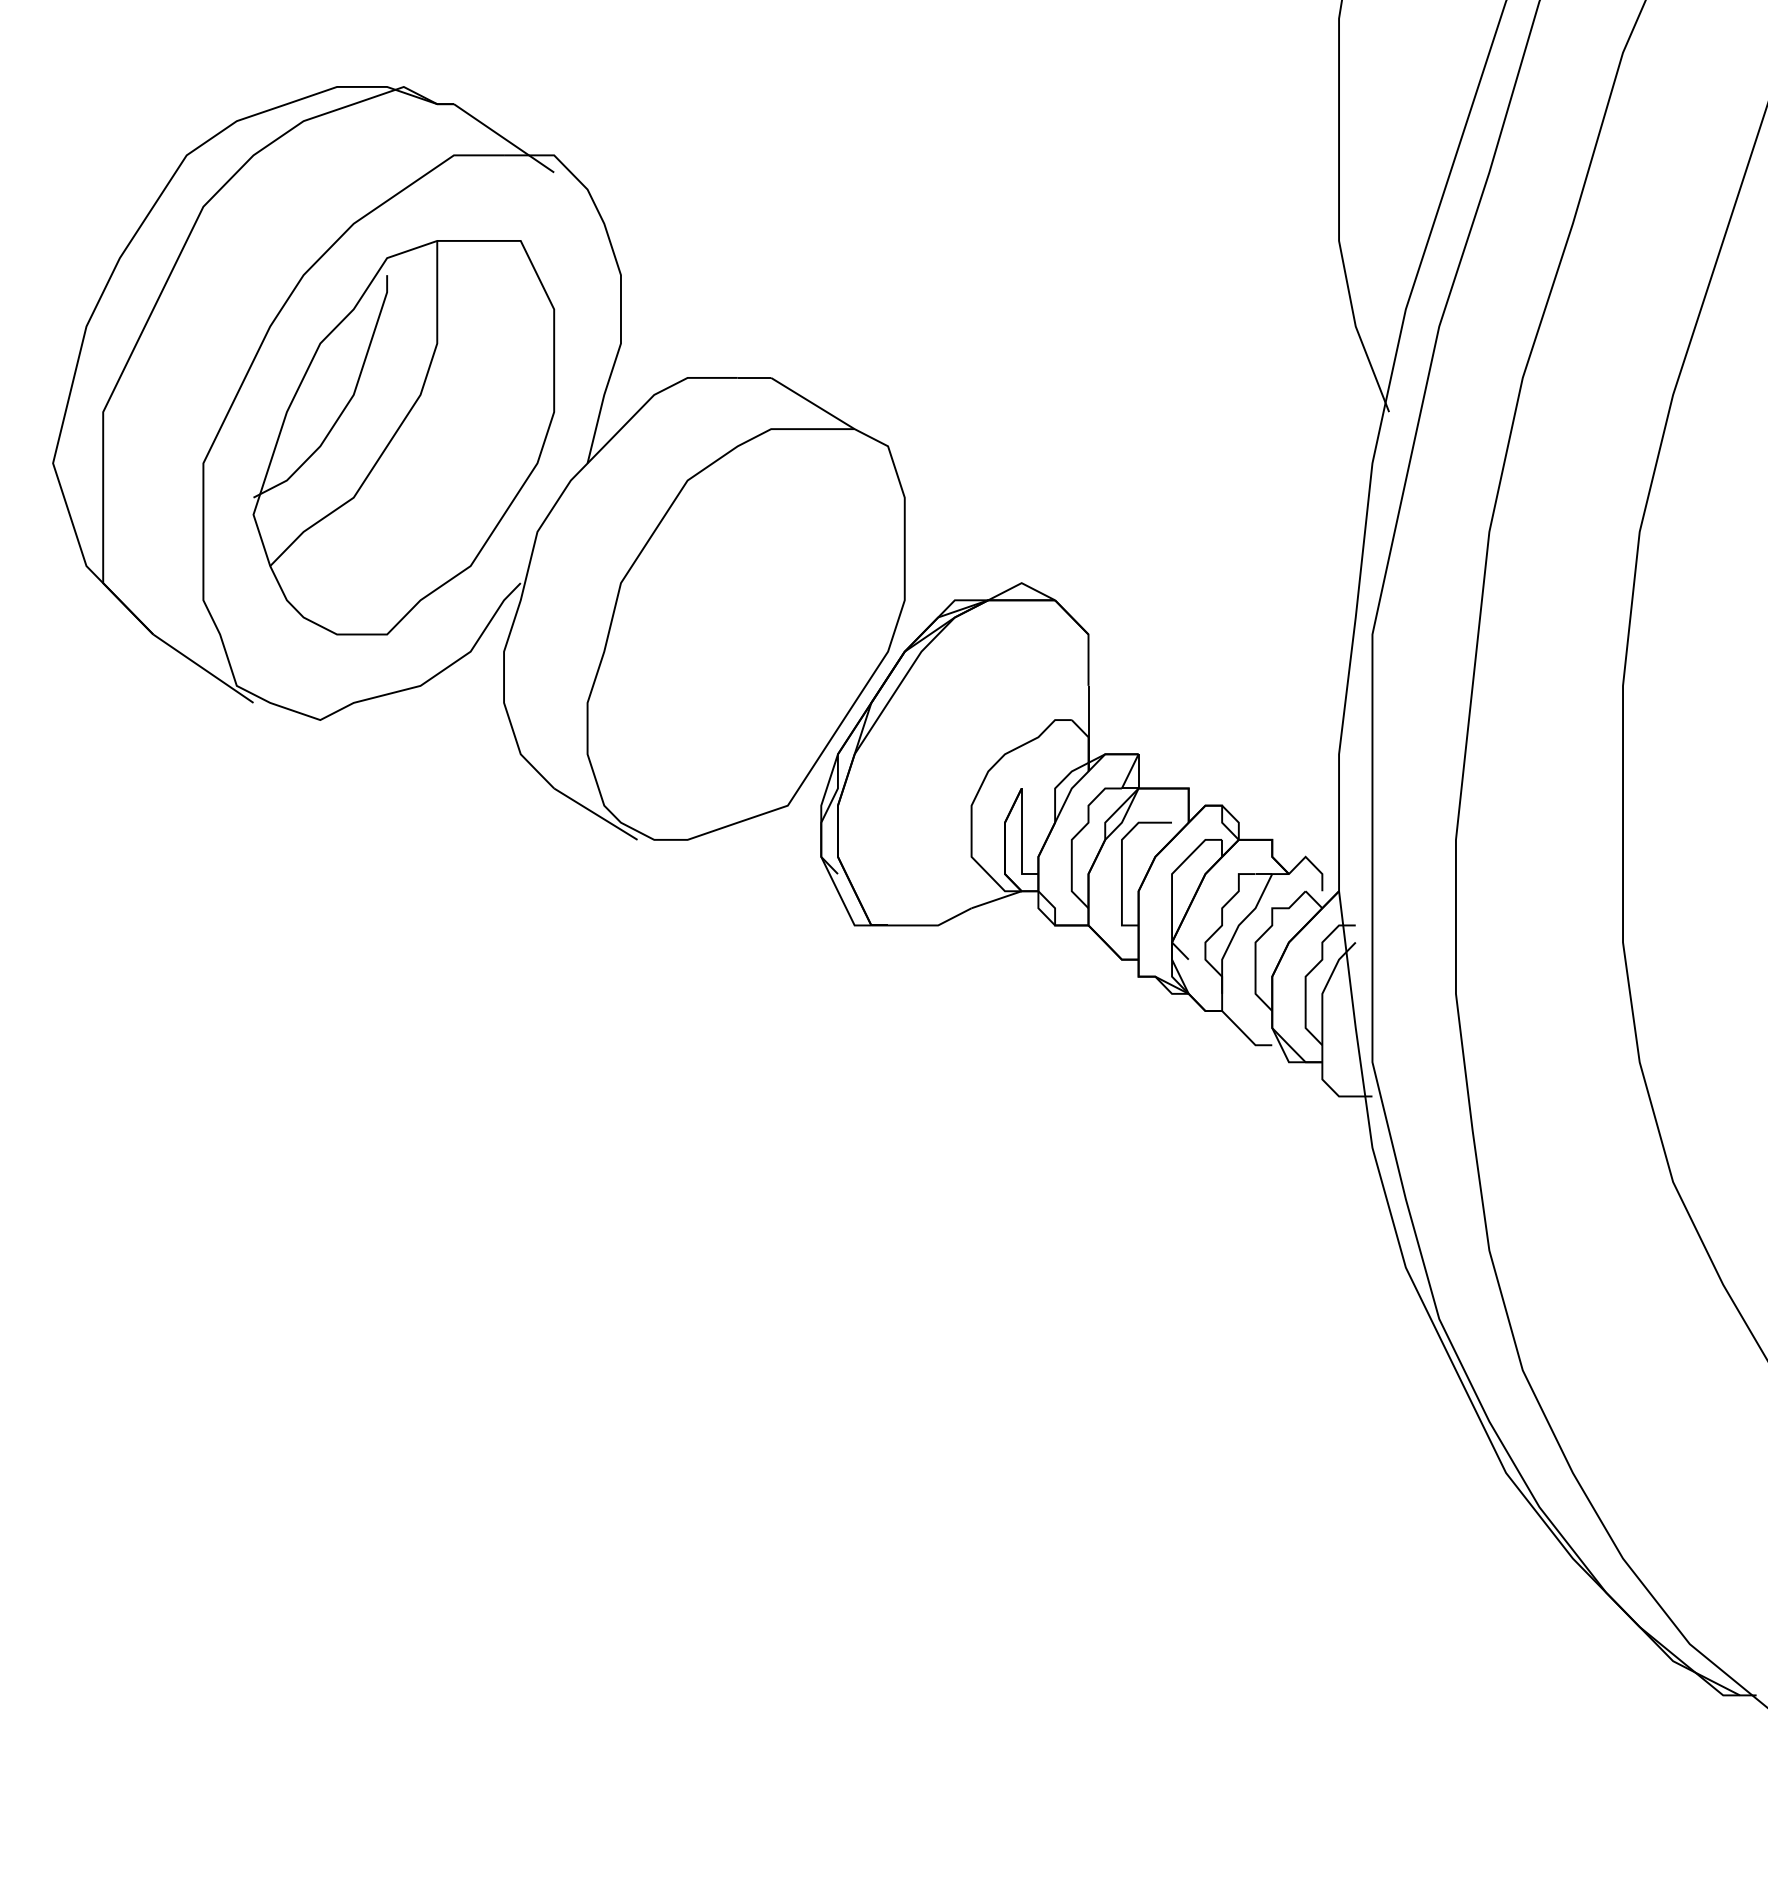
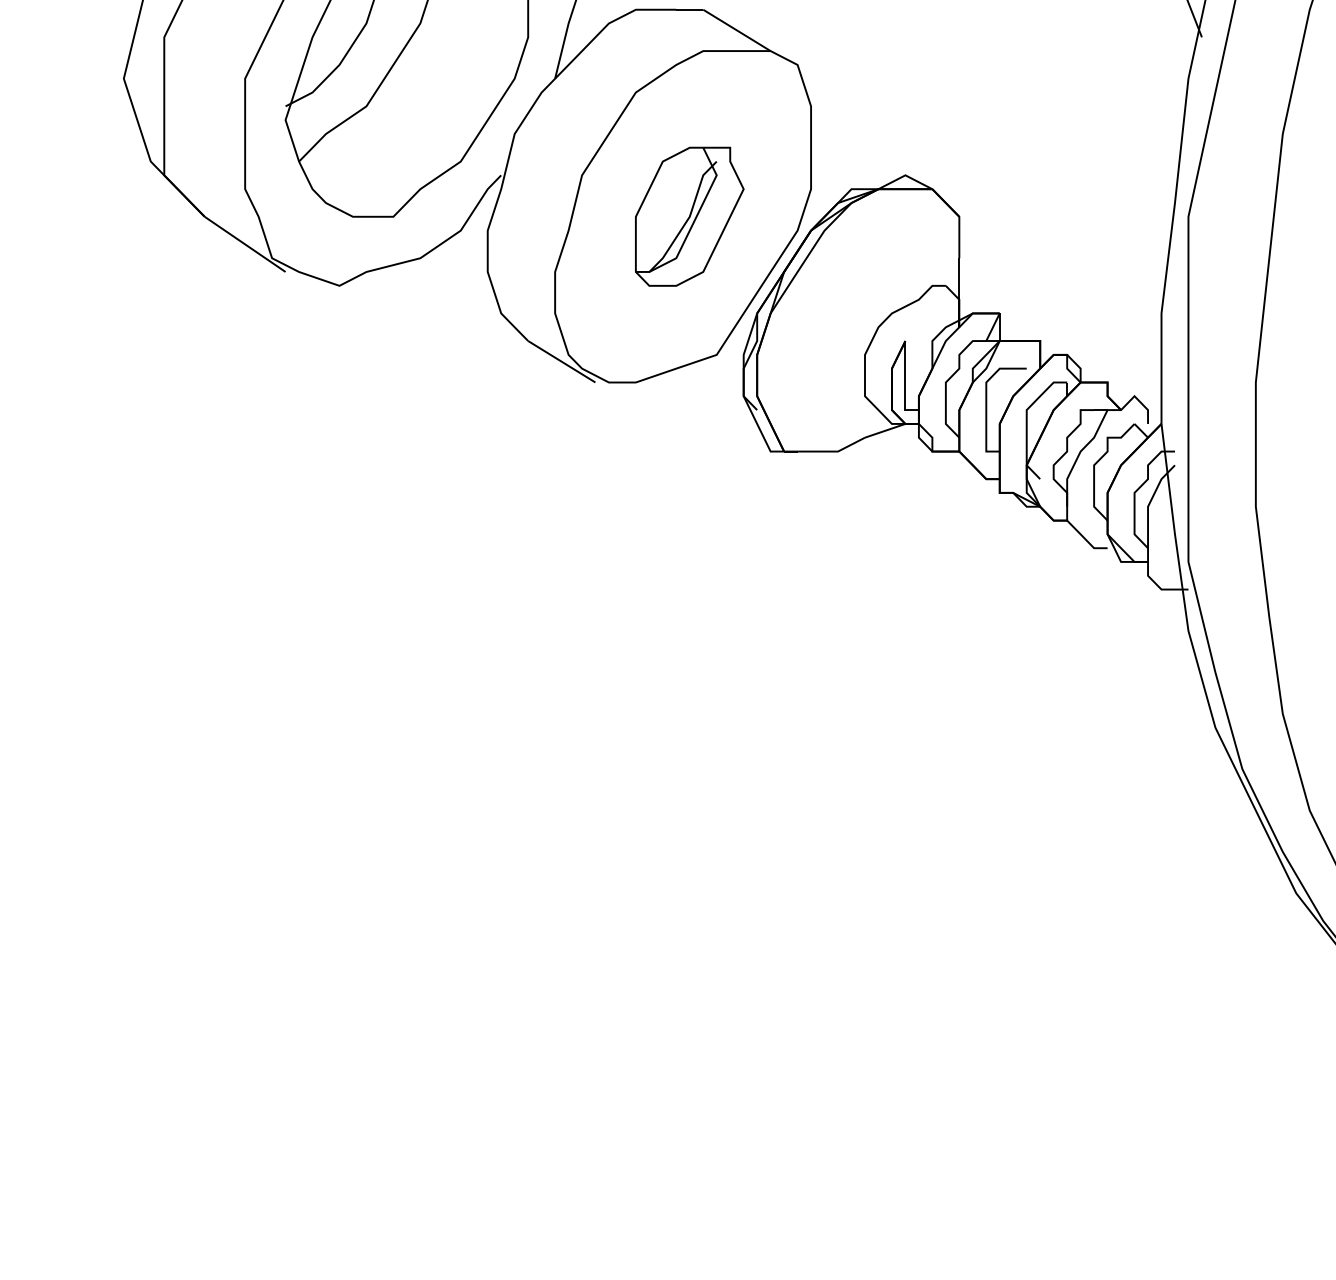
part: (754, 634) -> (689, 216), added

